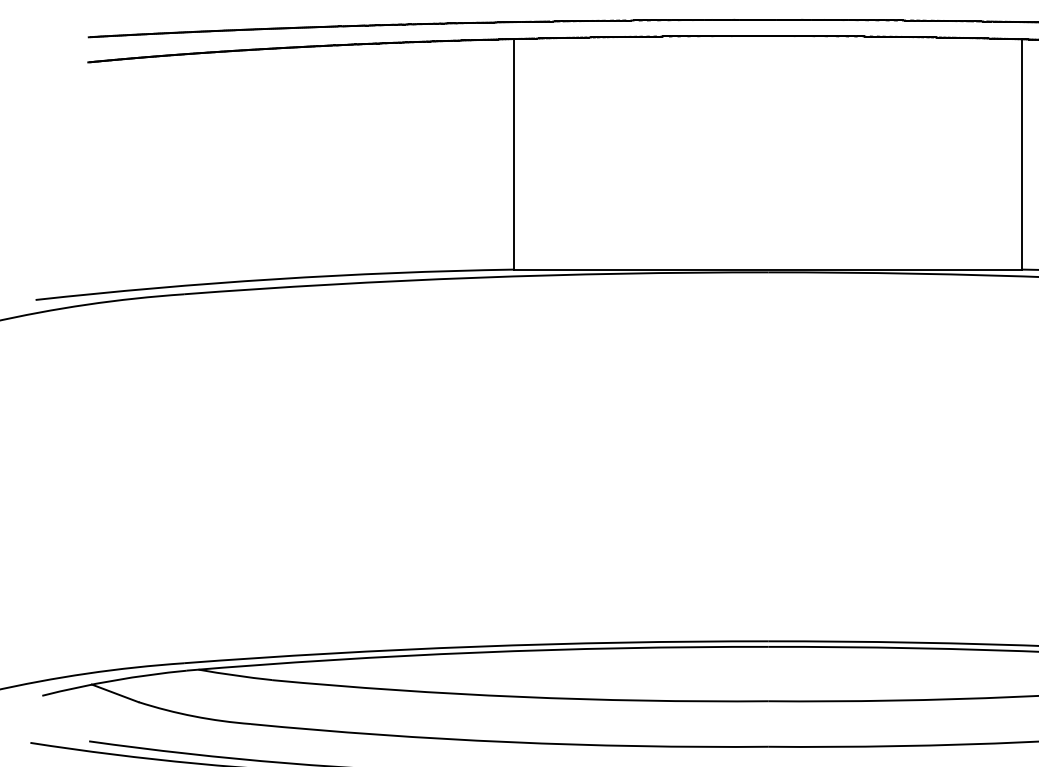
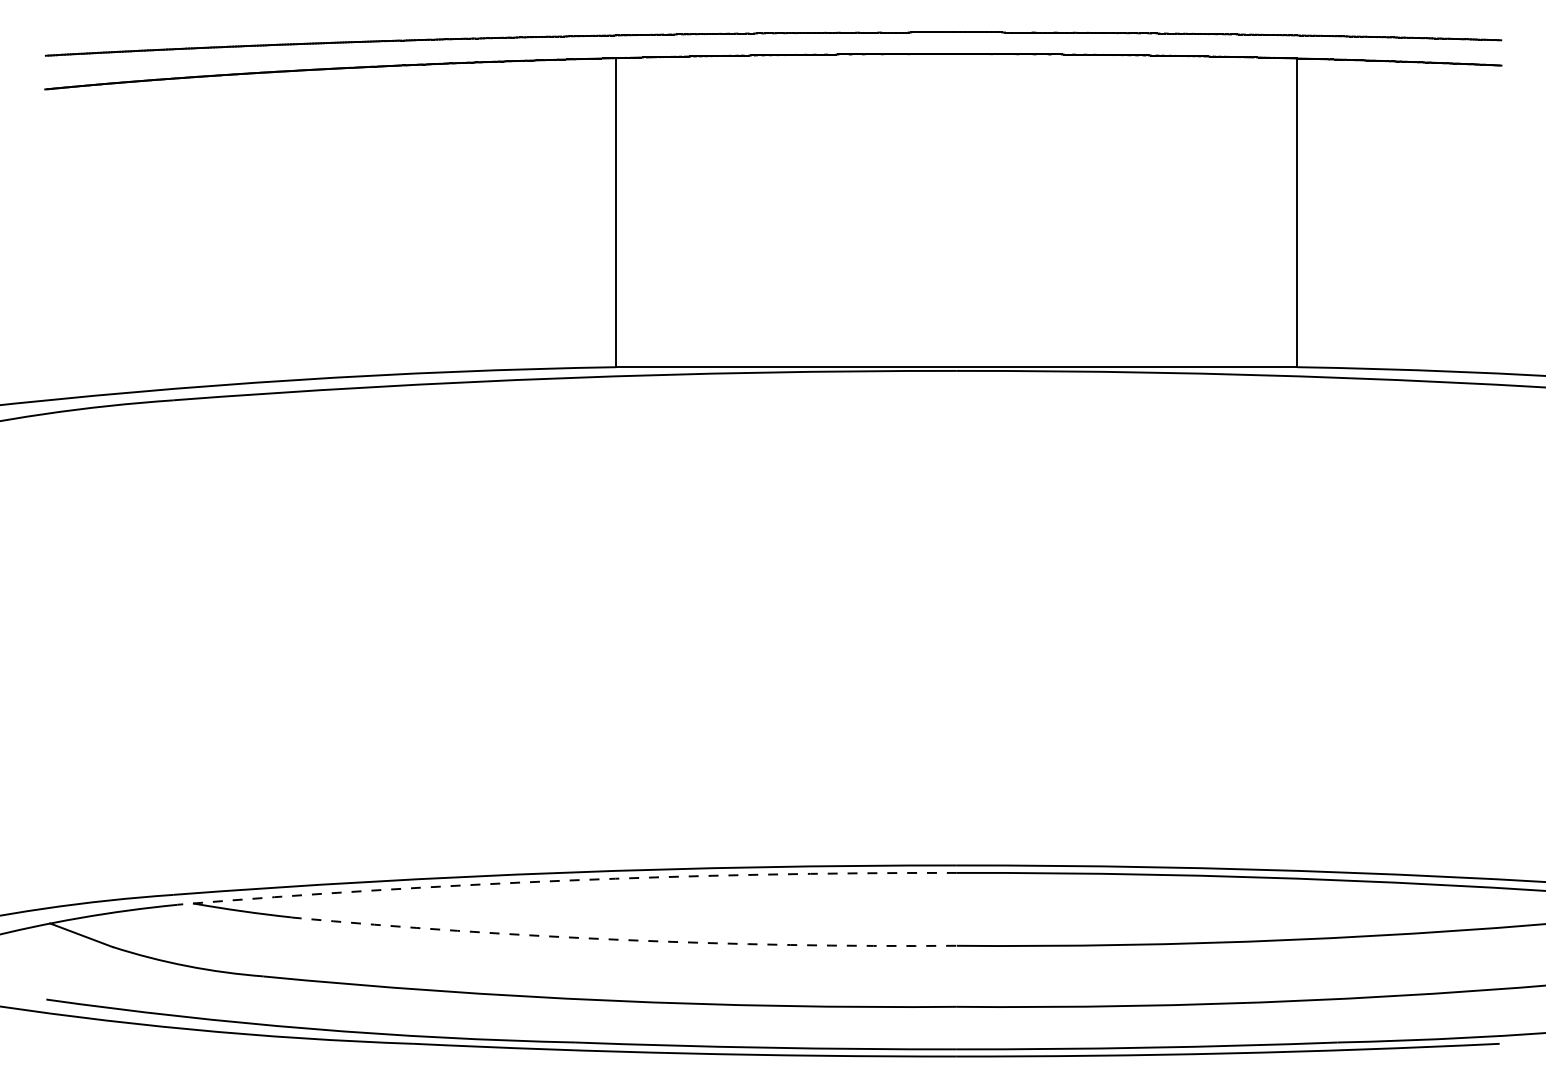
arc: (477, 652) -> (566, 880), solid -> dashed
arc: (519, 697) -> (623, 940), solid -> dashed

